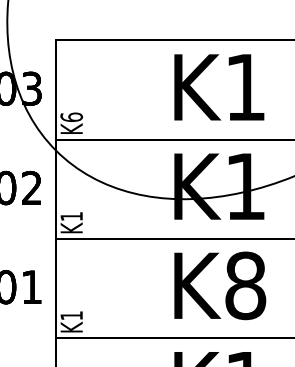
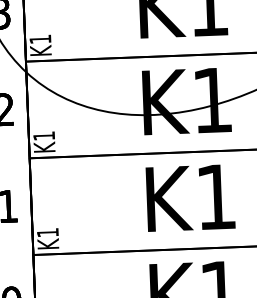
text: (71, 116) -> (40, 38), K6 -> K1
text: (245, 285) -> (216, 196), K8 -> K1

